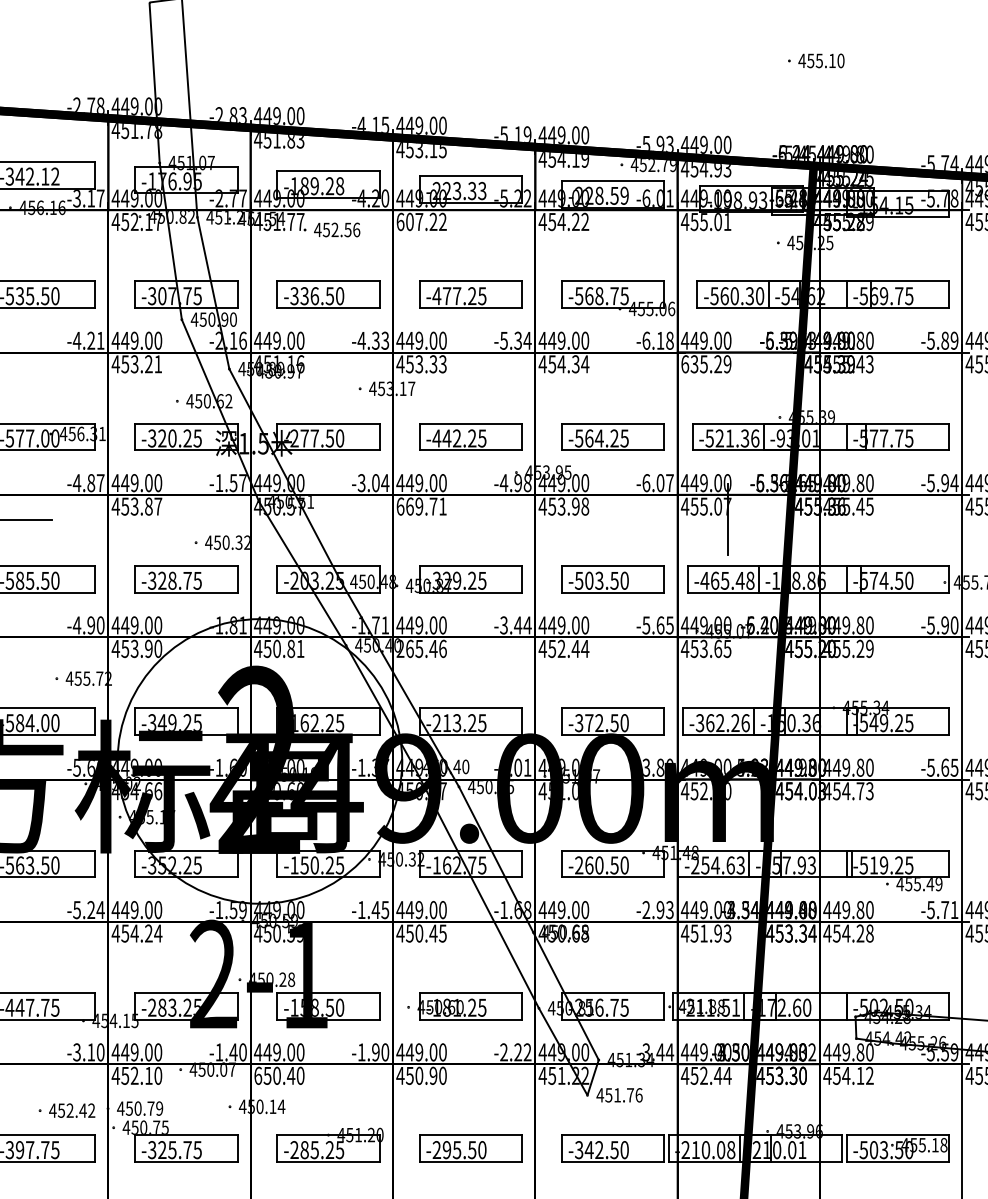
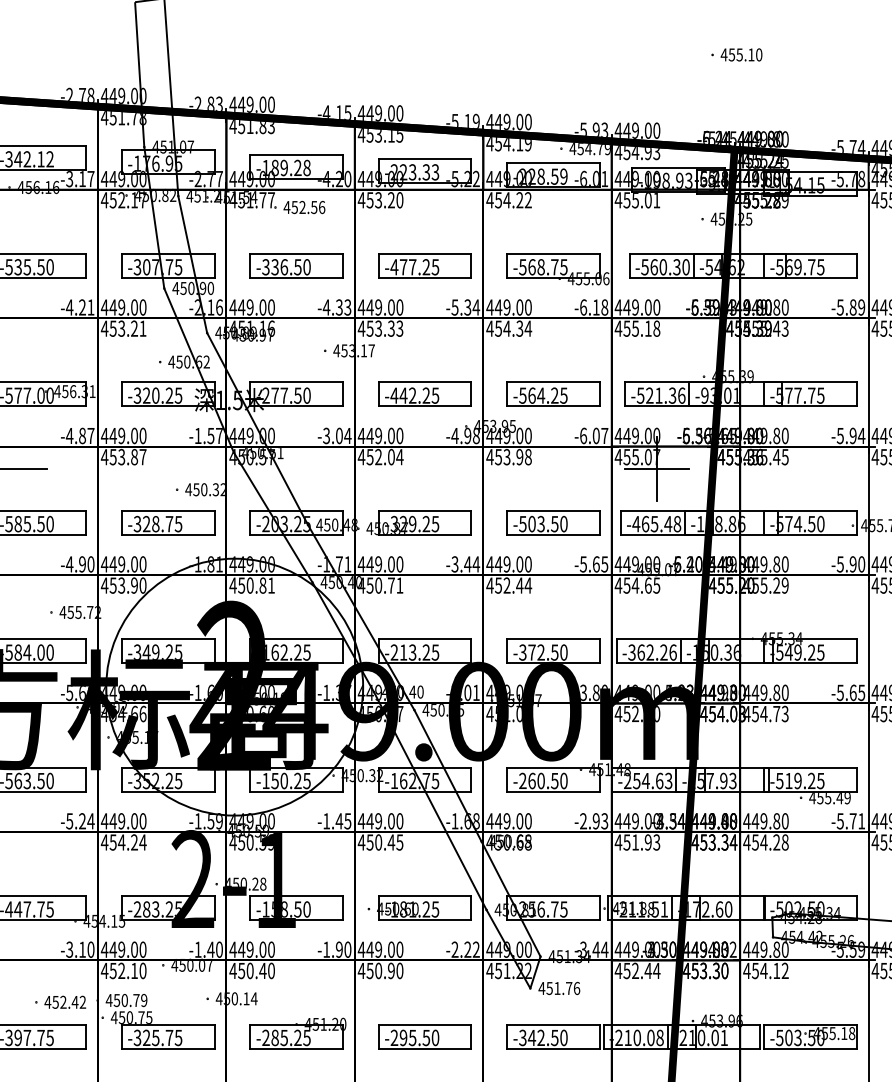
text: (651, 165) -> (588, 149), 452.79 -> 454.79
text: (421, 222) -> (380, 200), 607.22 -> 453.20
text: (706, 364) -> (637, 328), 635.29 -> 455.18
text: (421, 505) -> (380, 456), 669.71 -> 452.04
line: (727, 519) -> (656, 468), added
text: (421, 648) -> (380, 585), 265.46 -> 450.71
text: (703, 648) -> (635, 585), 453.65 -> 454.65
text: (257, 1075) -> (232, 970), 650.40 -> 450.40

